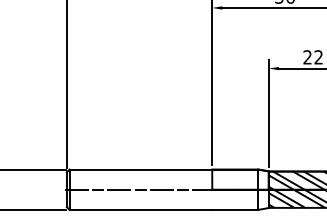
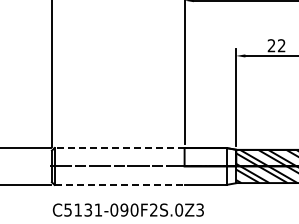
line: (140, 169) -> (119, 148), solid -> dashed
line: (142, 209) -> (120, 184), solid -> dashed

